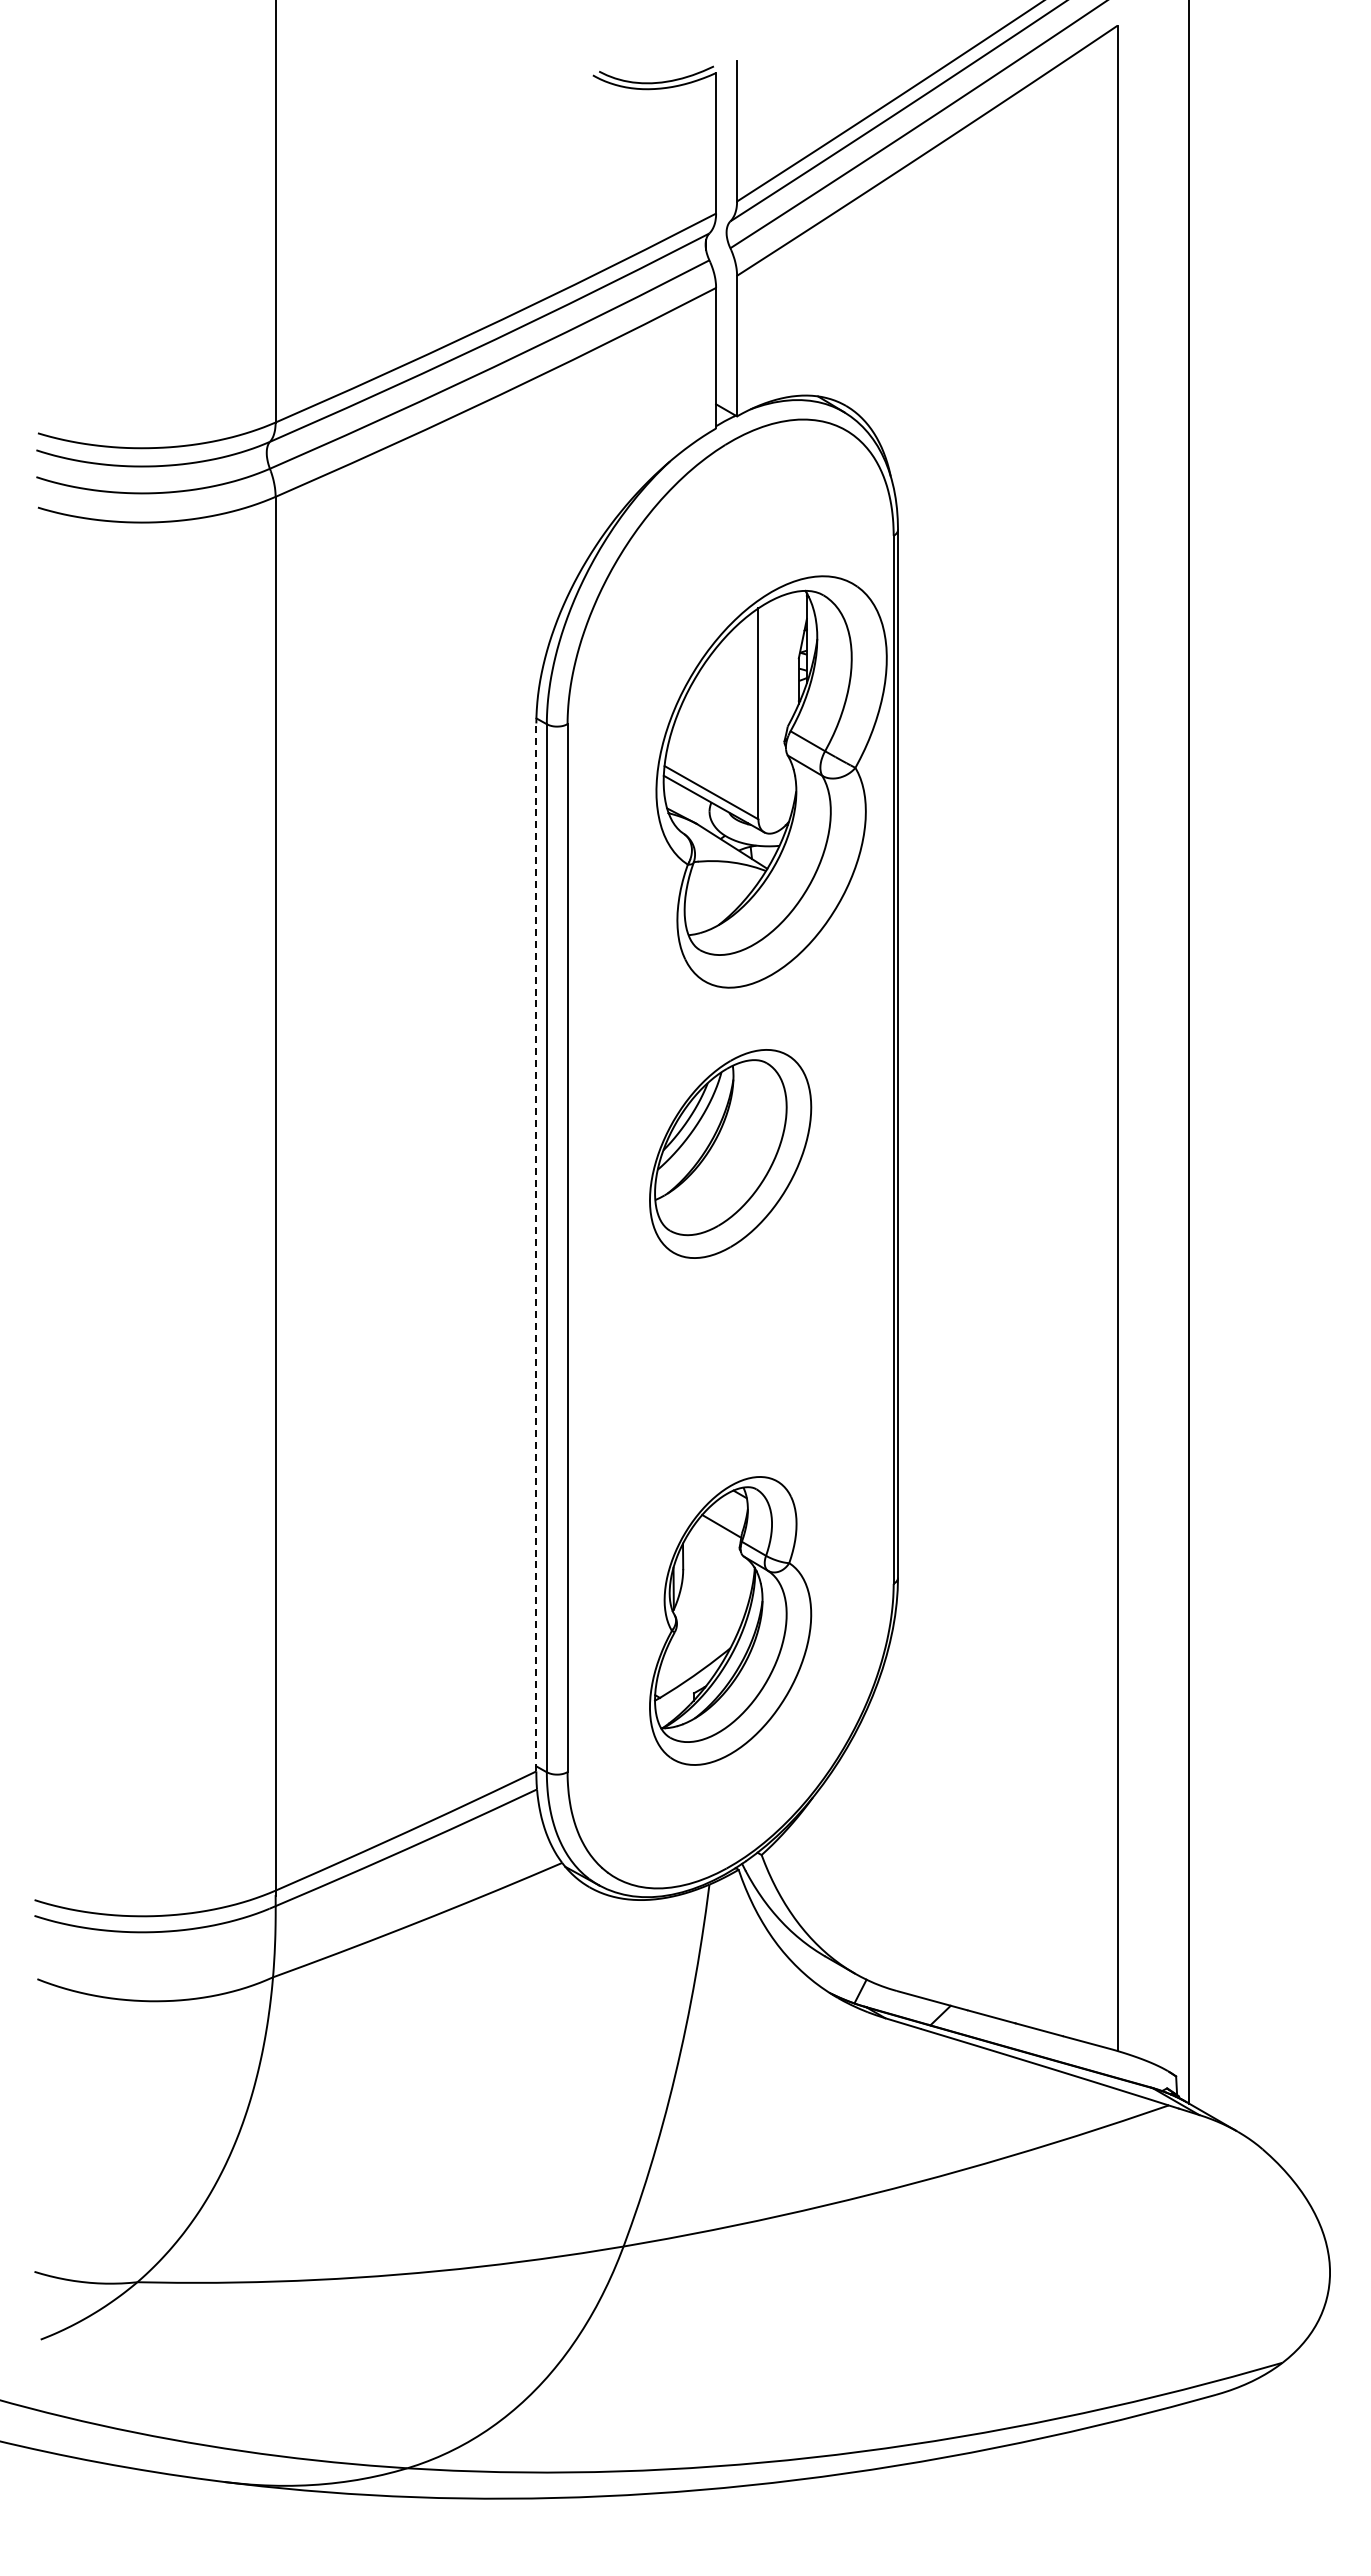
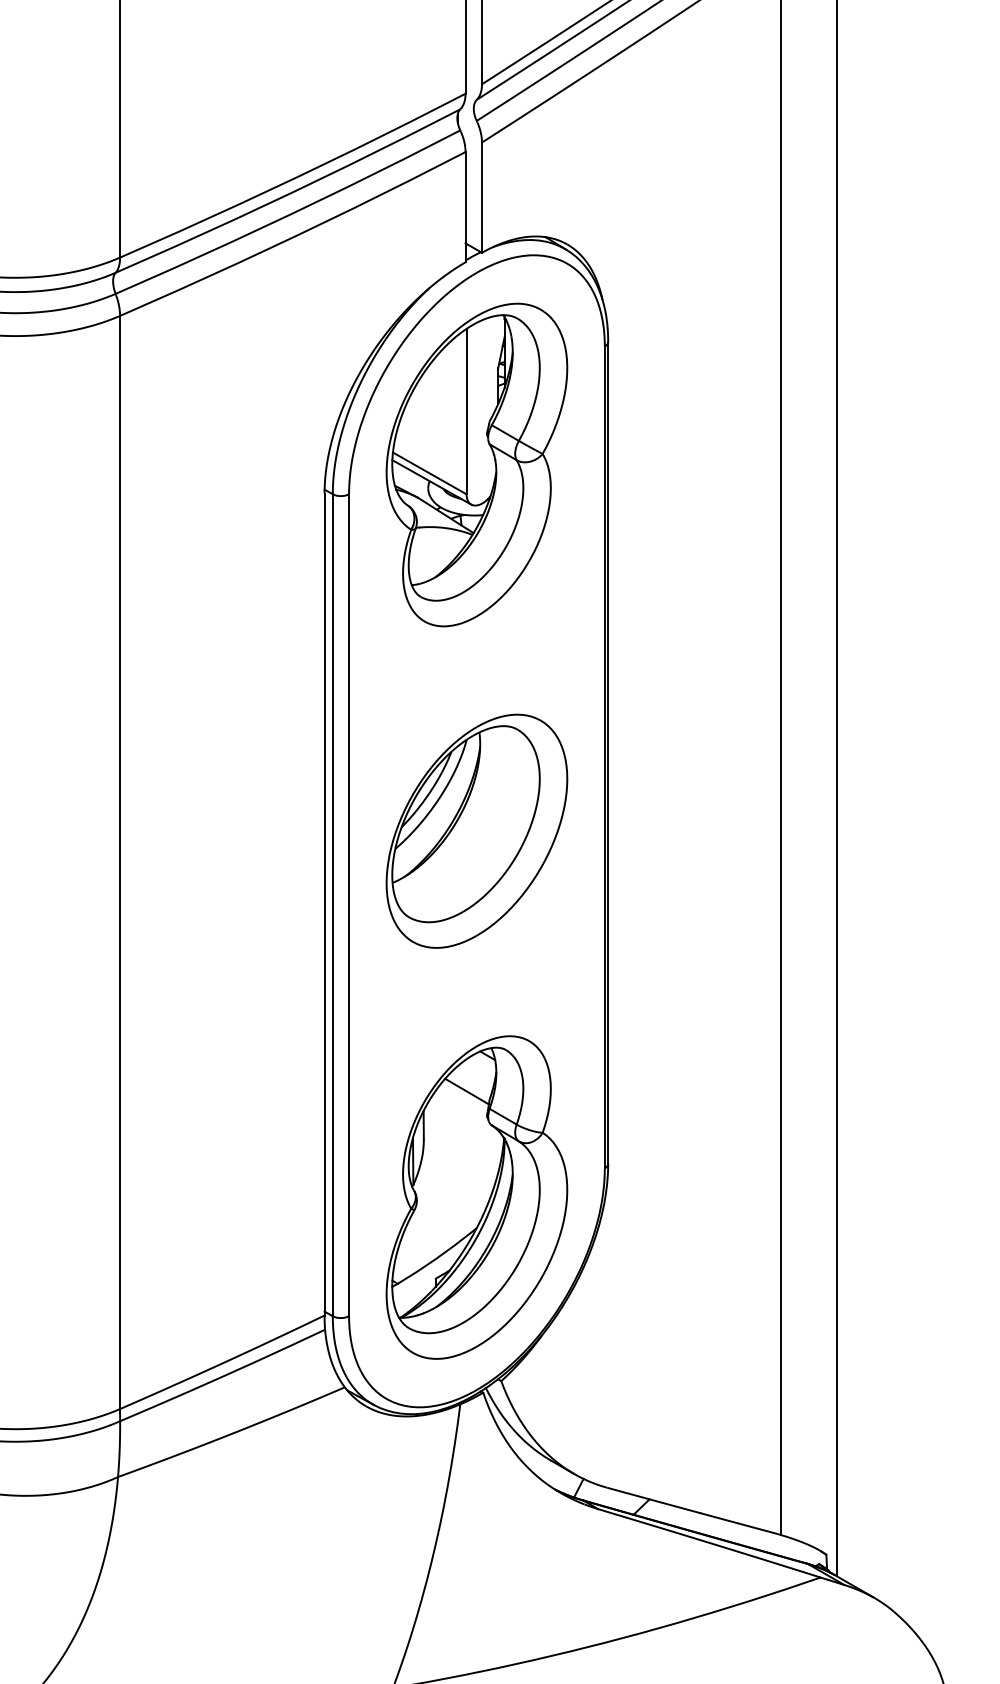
part: (771, 781) -> (476, 464), moved
part: (730, 1153) -> (476, 830), size x1.43
line: (536, 1247) -> (324, 904), dashed -> solid
part: (730, 1620) -> (476, 1197), size x1.43

